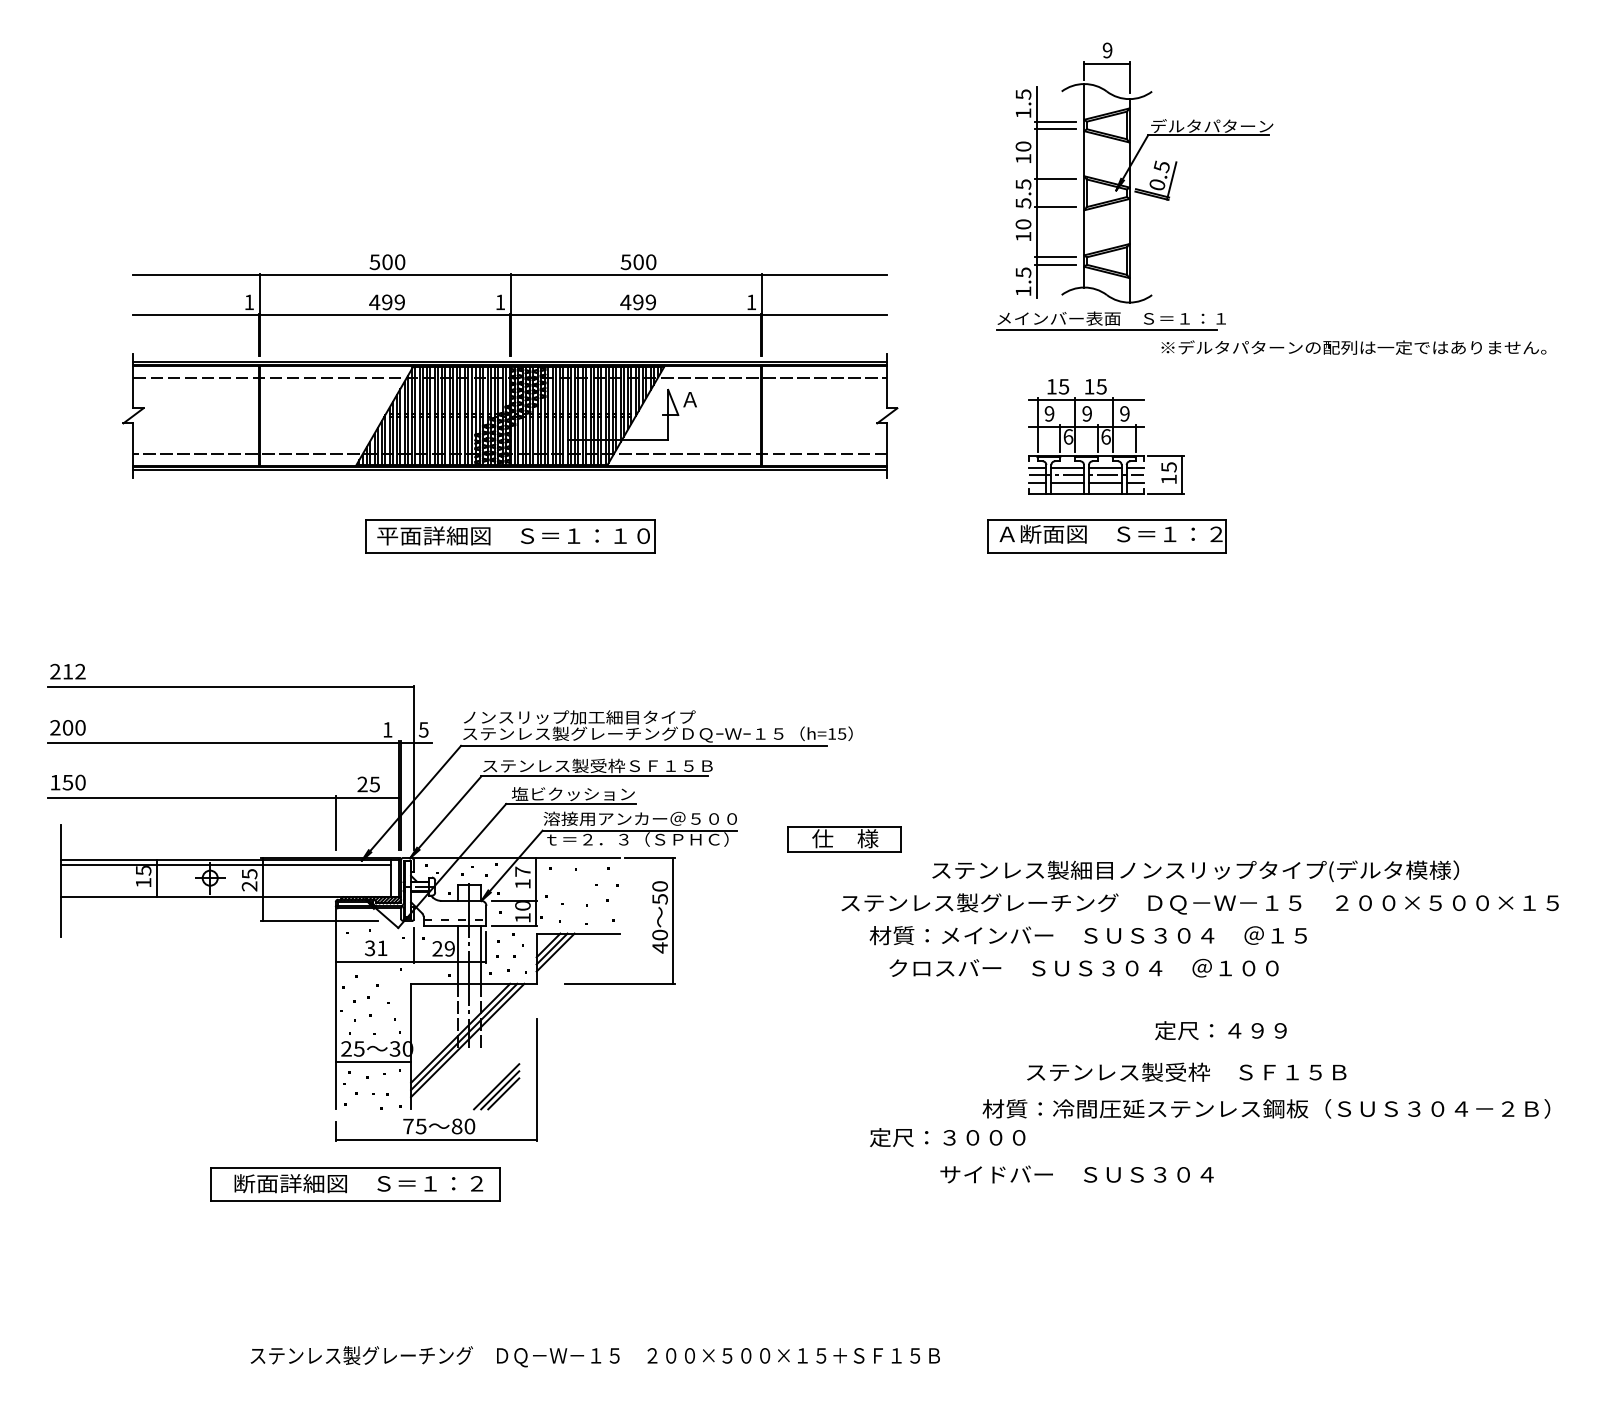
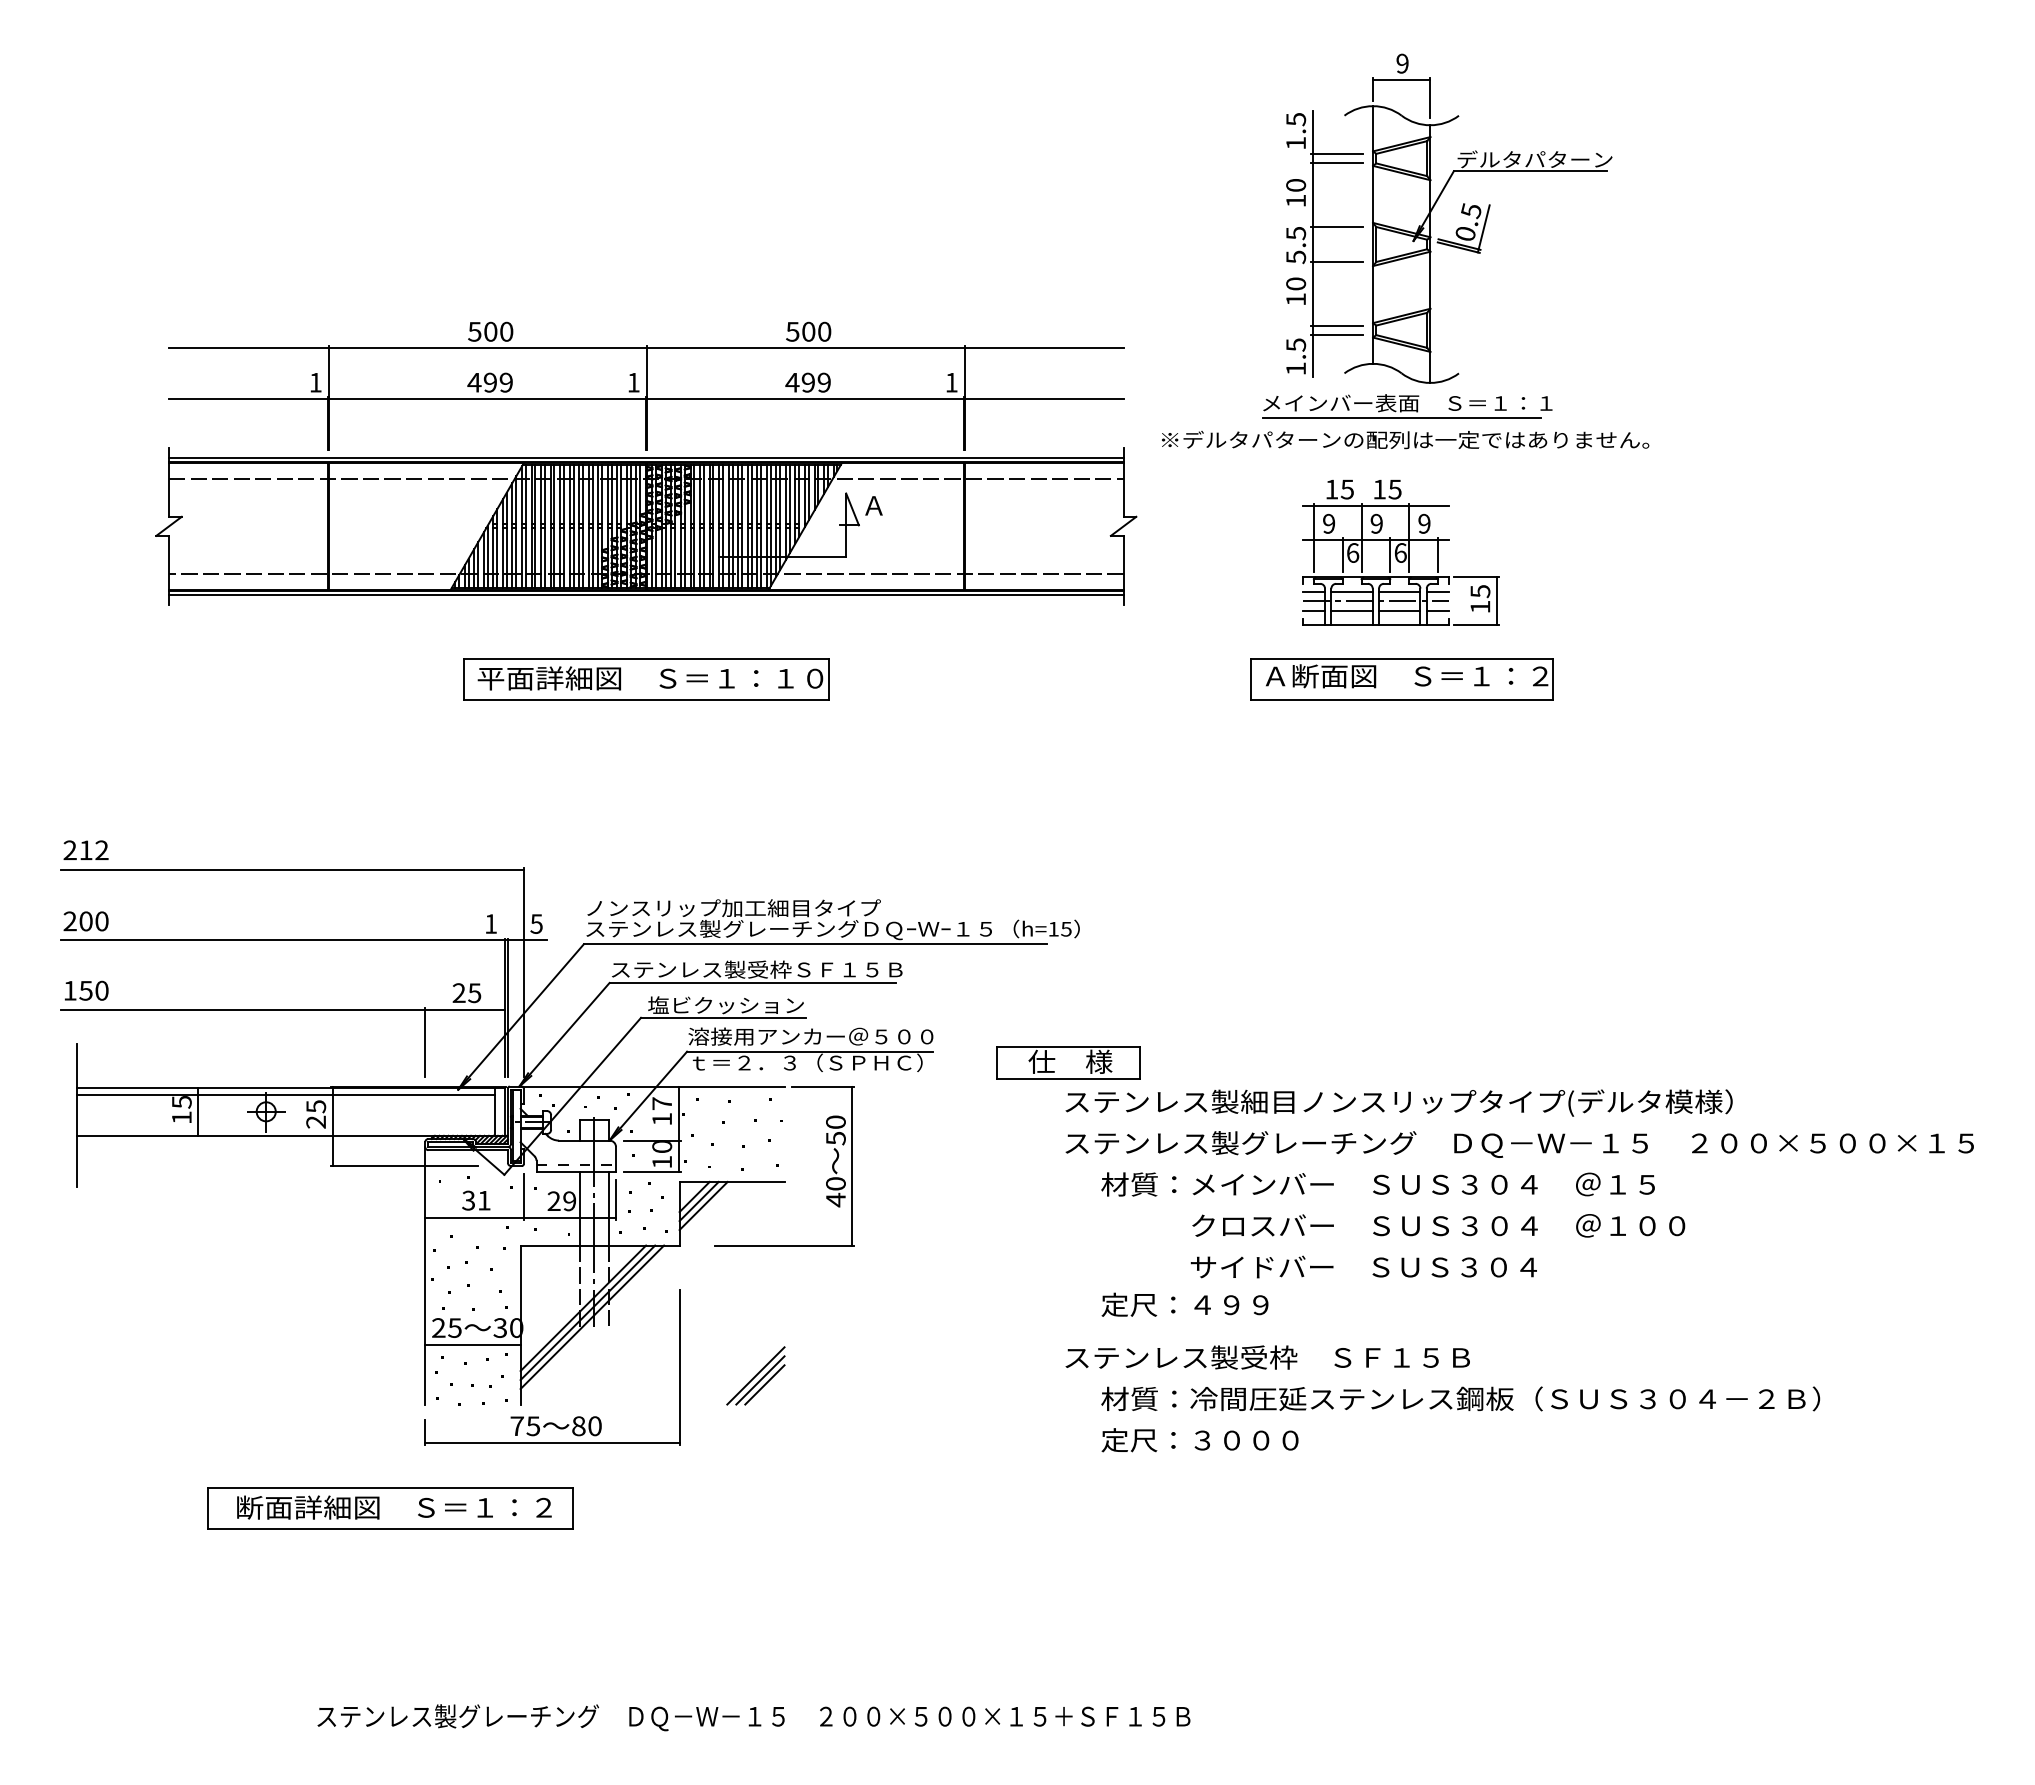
text: (1353, 348) -> (1405, 440), moved
text: (1195, 870) -> (1398, 1102), moved
text: (1083, 967) -> (1438, 1225), moved
text: (1220, 1030) -> (1184, 1304), moved
text: (1186, 1072) -> (1267, 1357), moved
part: (496, 1086) -> (755, 1375), moved
text: (1266, 1108) -> (1460, 1398), moved
text: (1076, 1174) -> (1363, 1266), moved
part: (355, 1184) -> (390, 1508), moved

